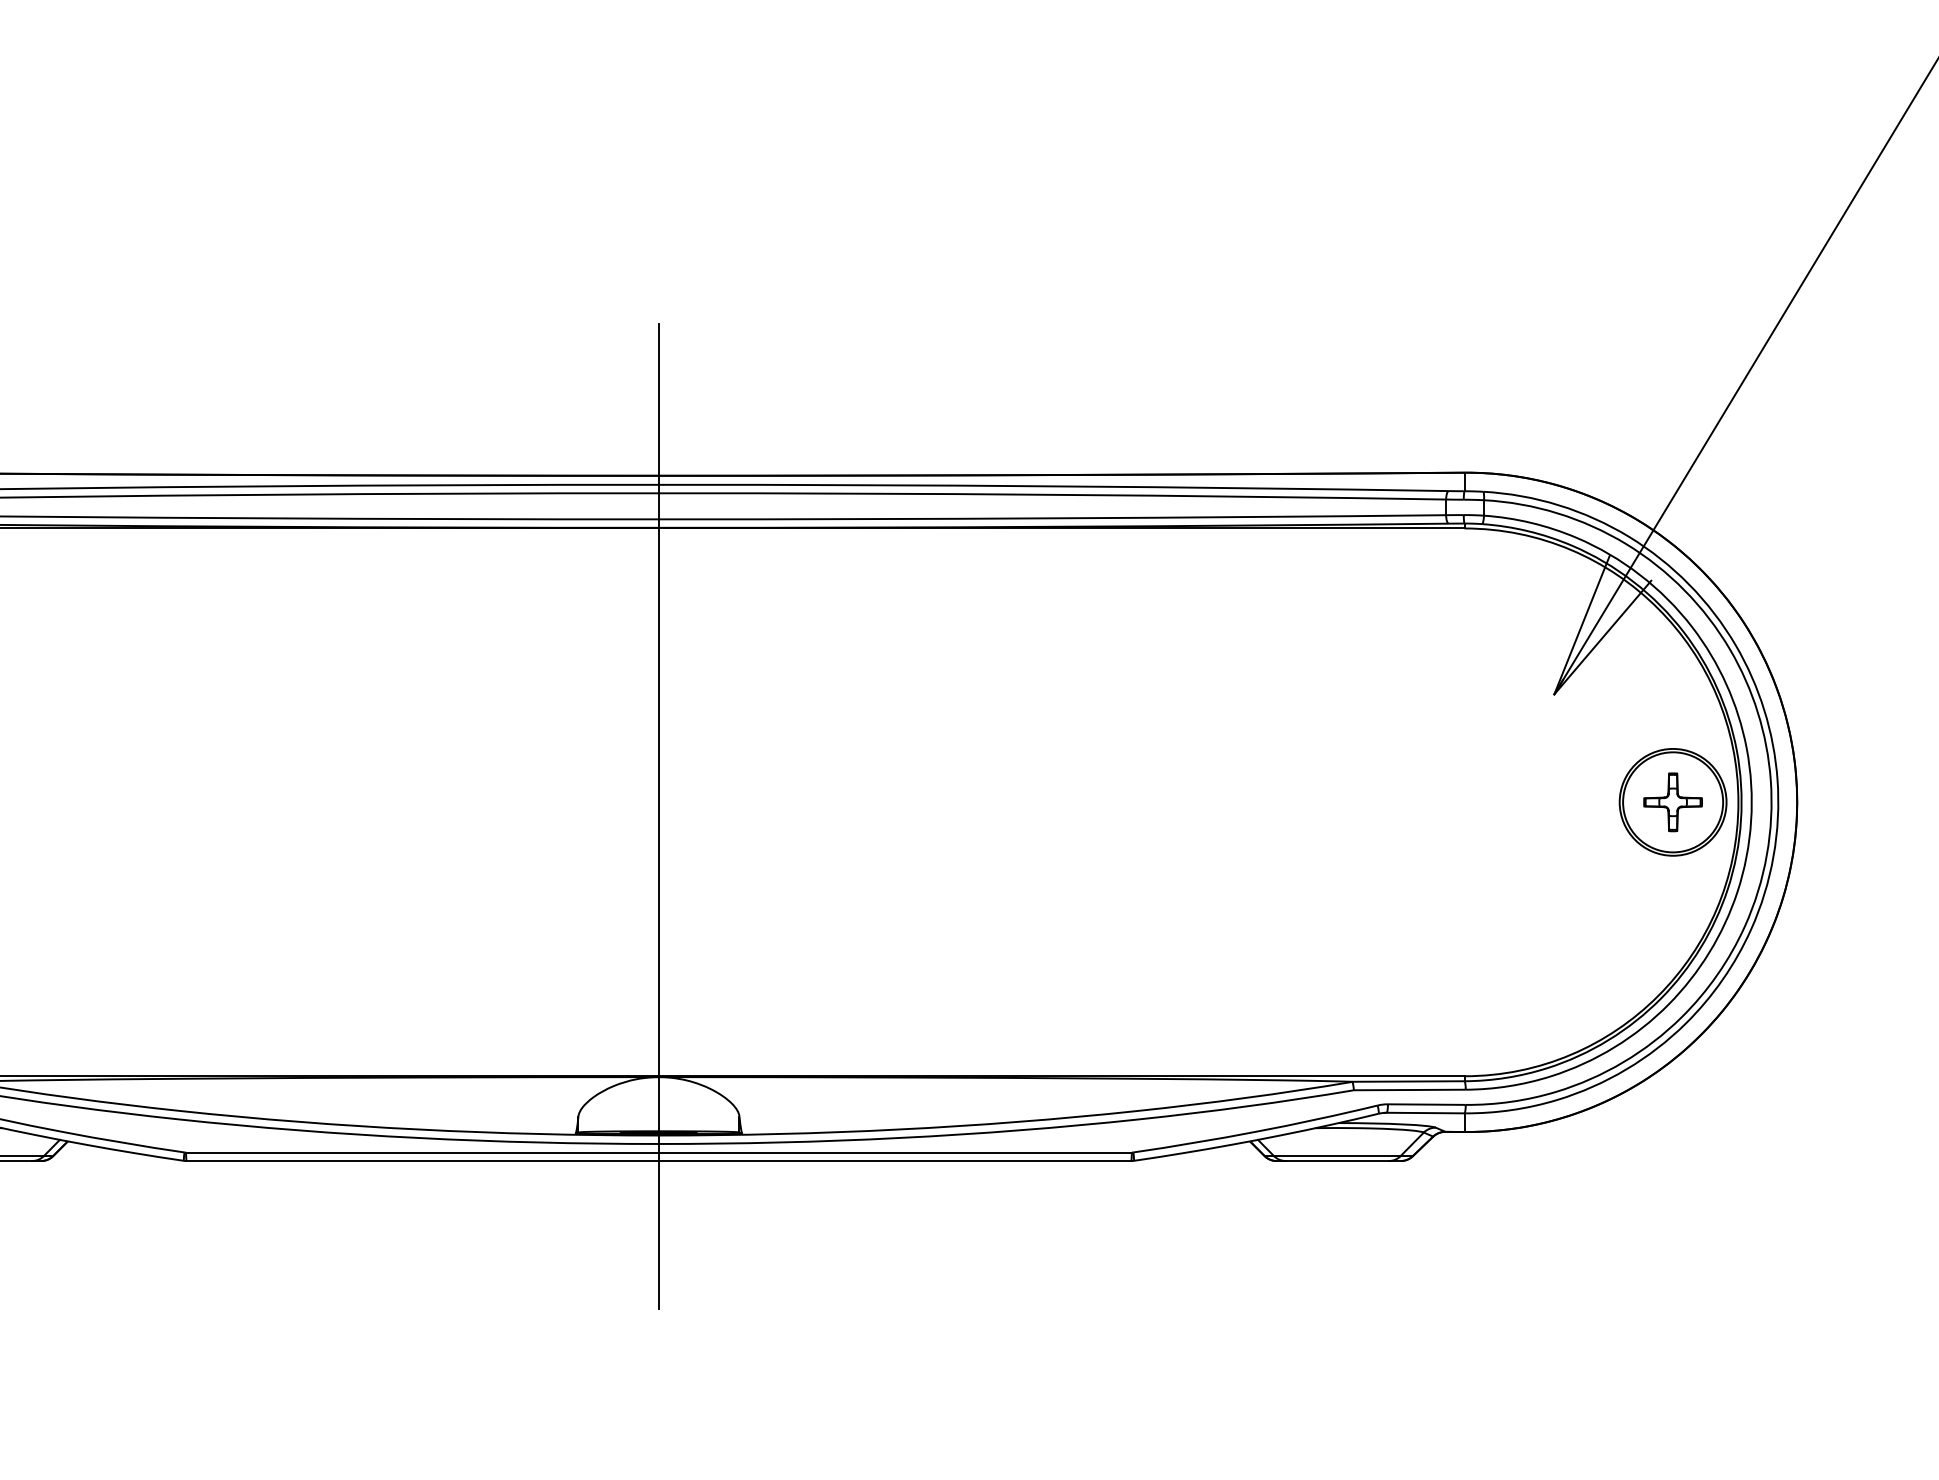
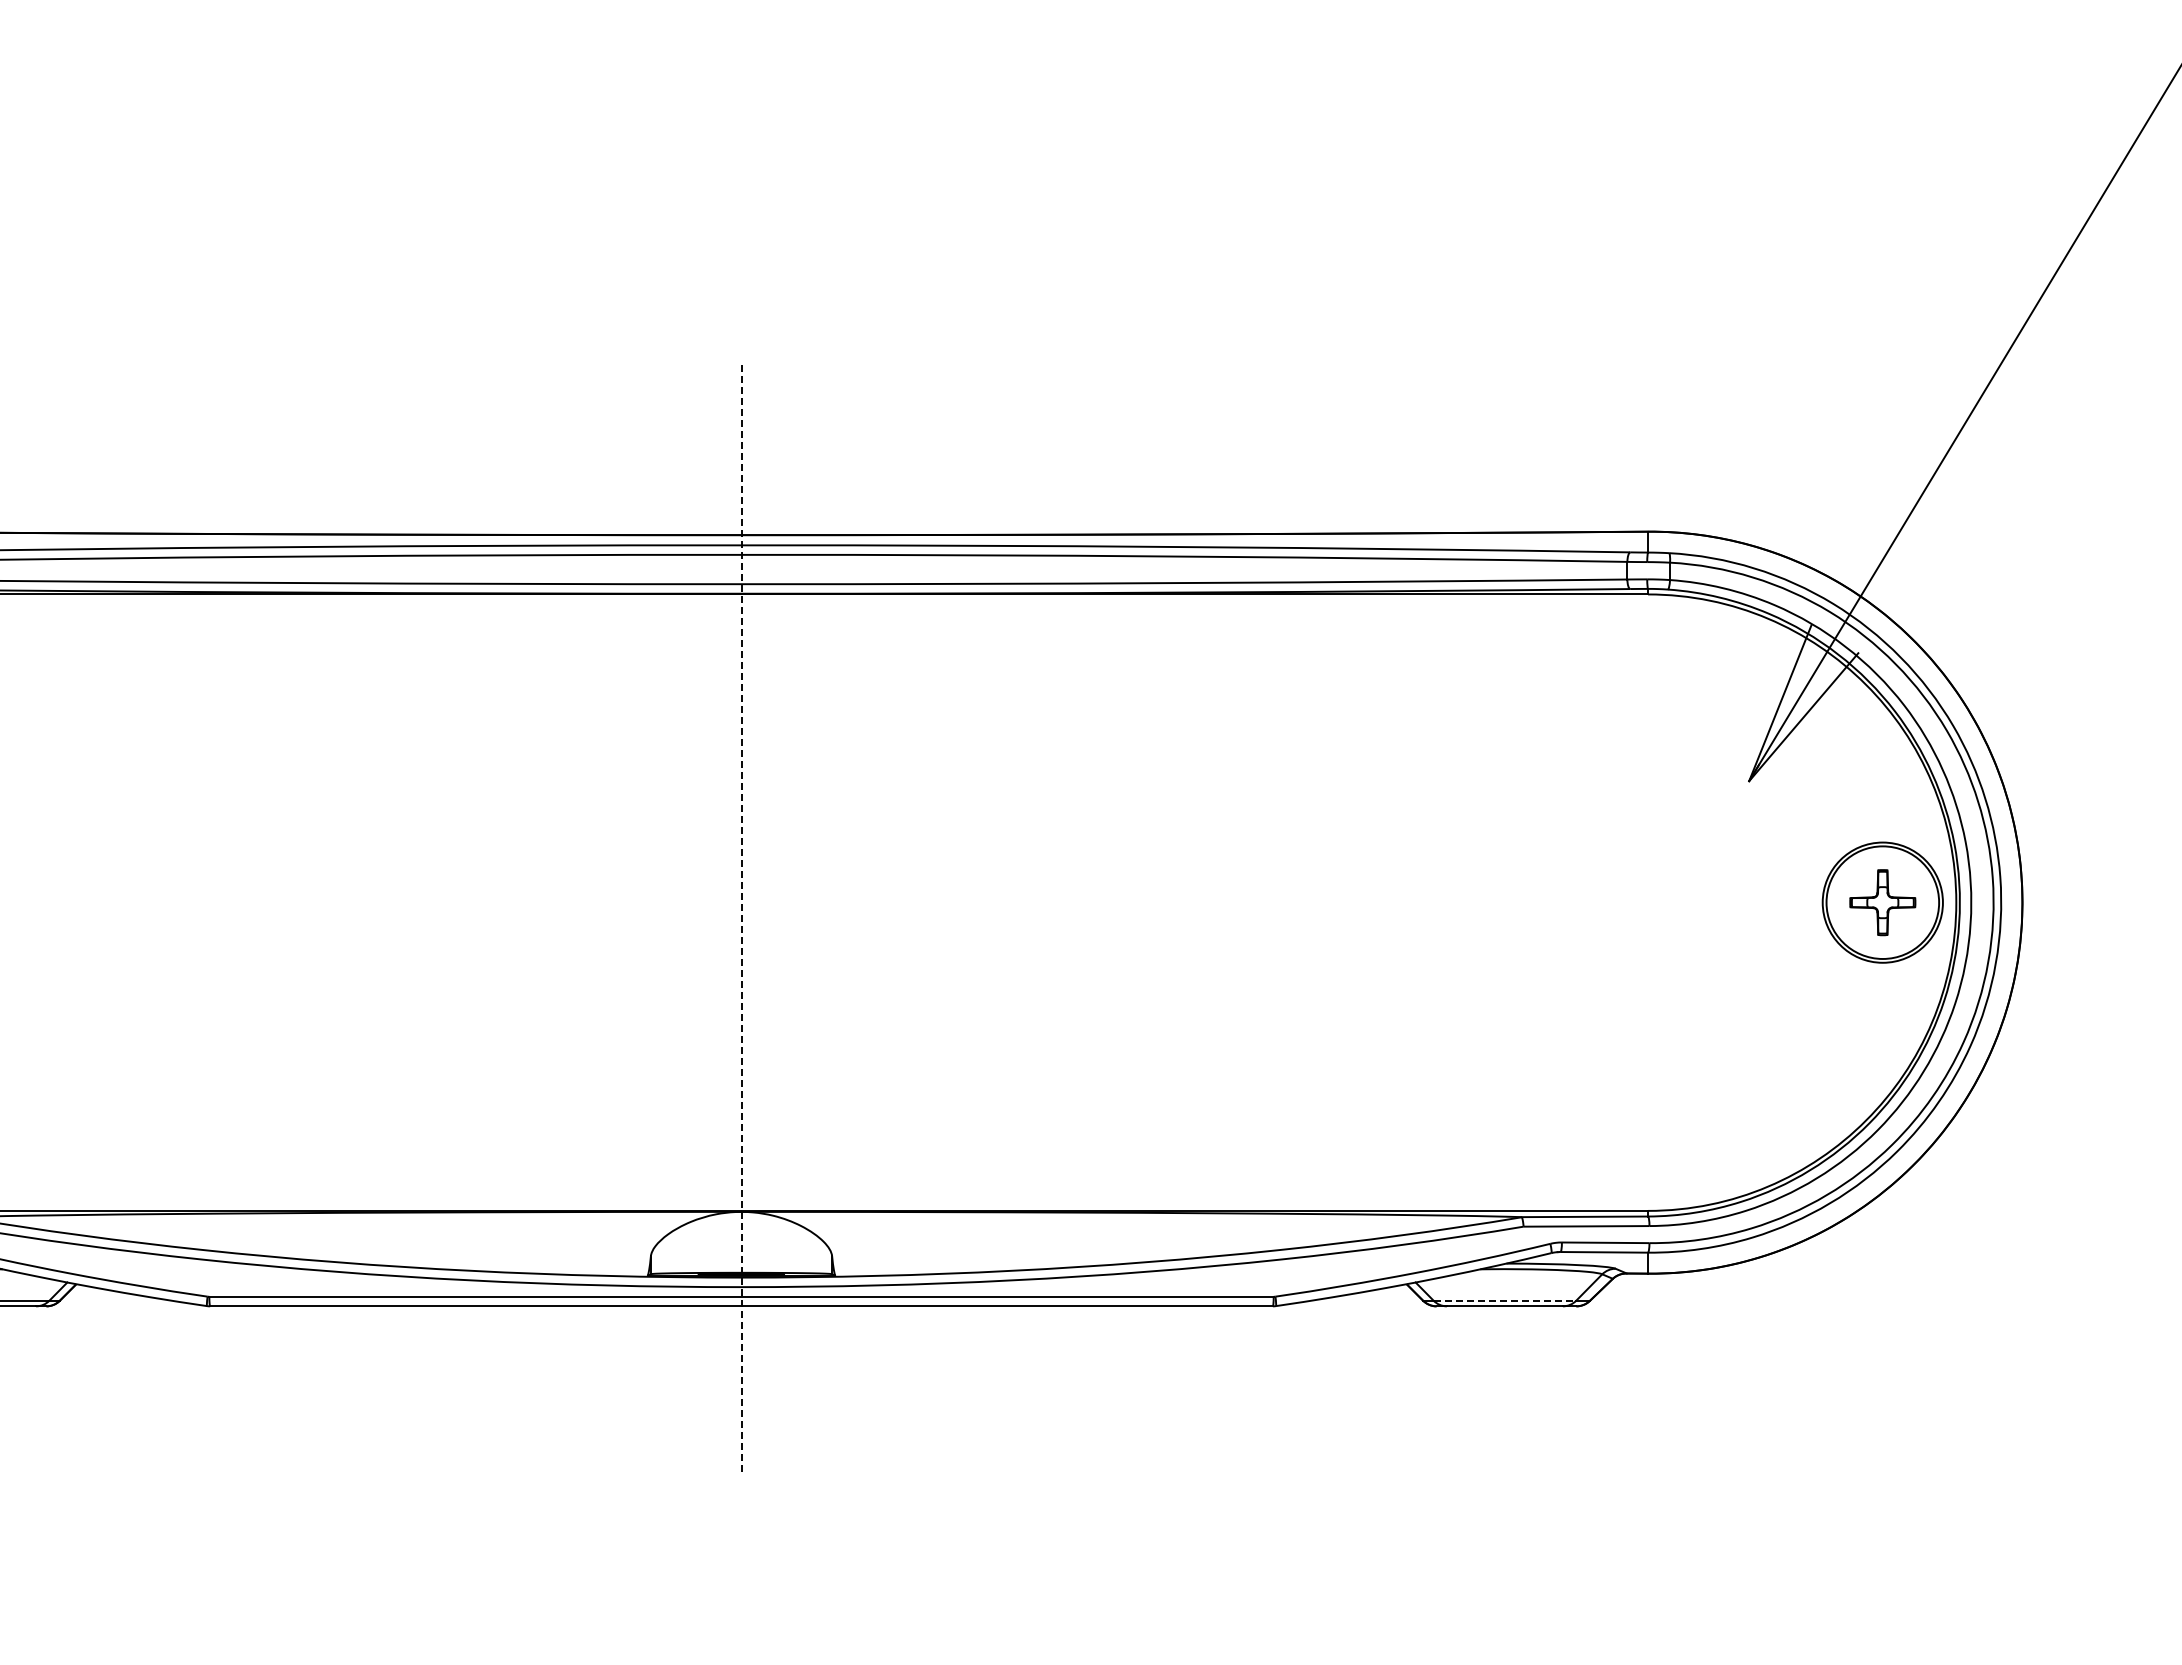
line: (658, 817) -> (741, 919), solid -> dashed
line: (1337, 1155) -> (1505, 1300), solid -> dashed

